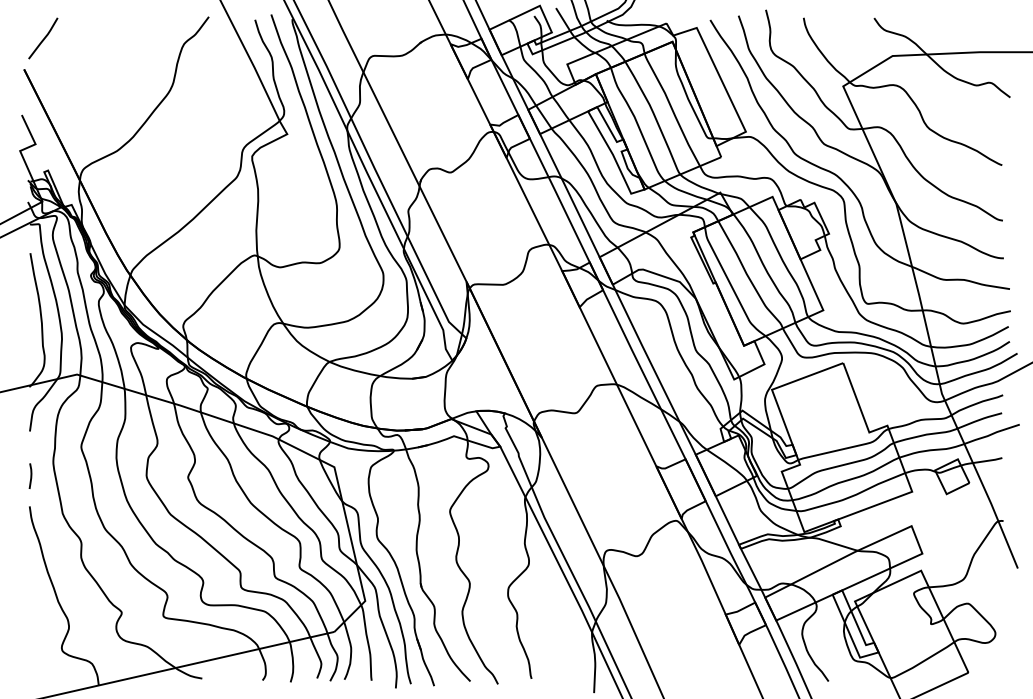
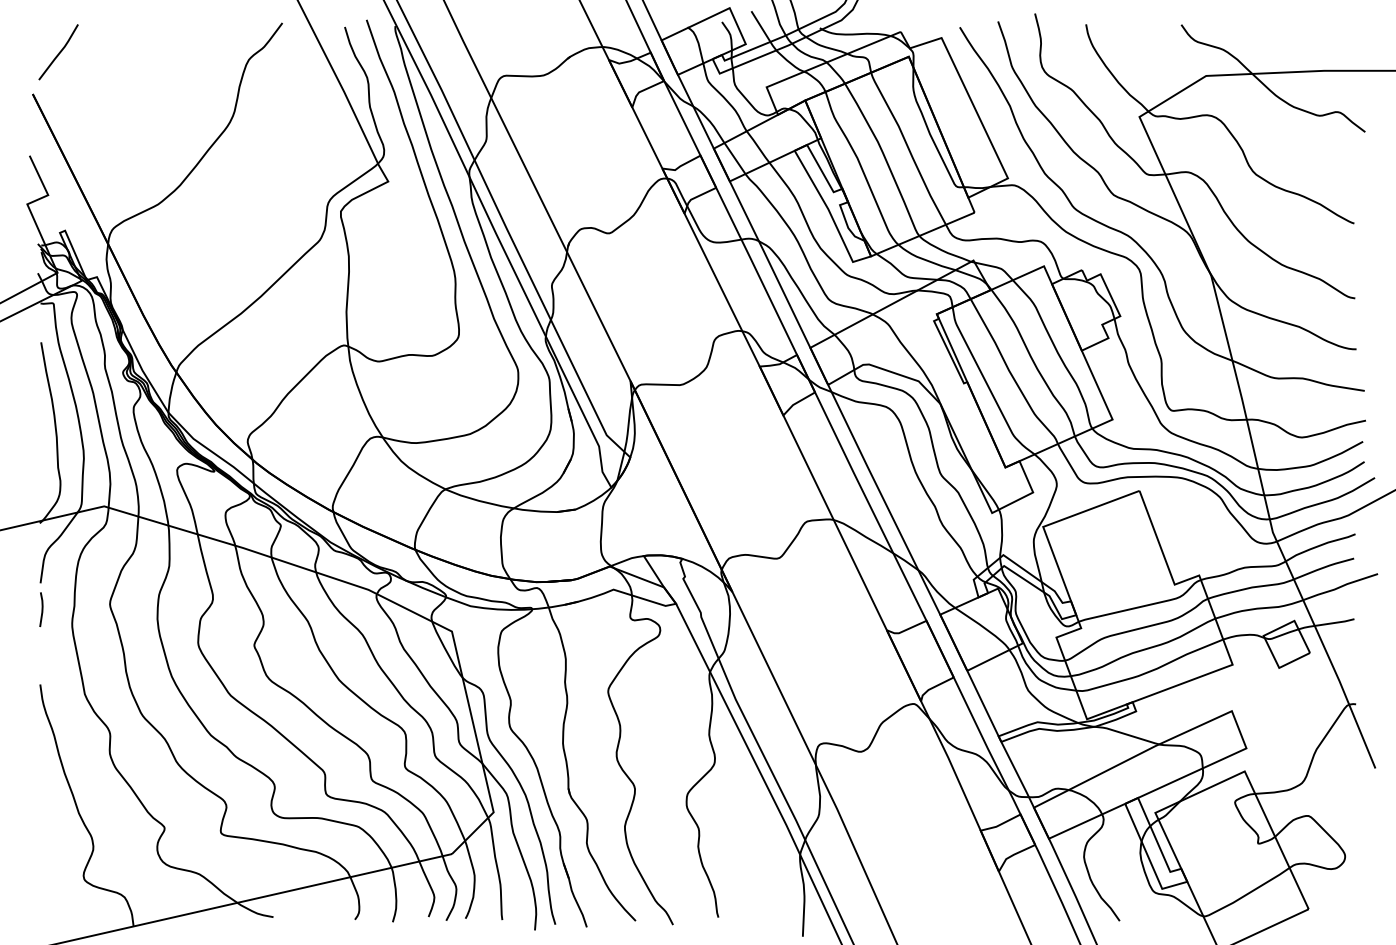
line: (30, 476) -> (41, 609), moved

